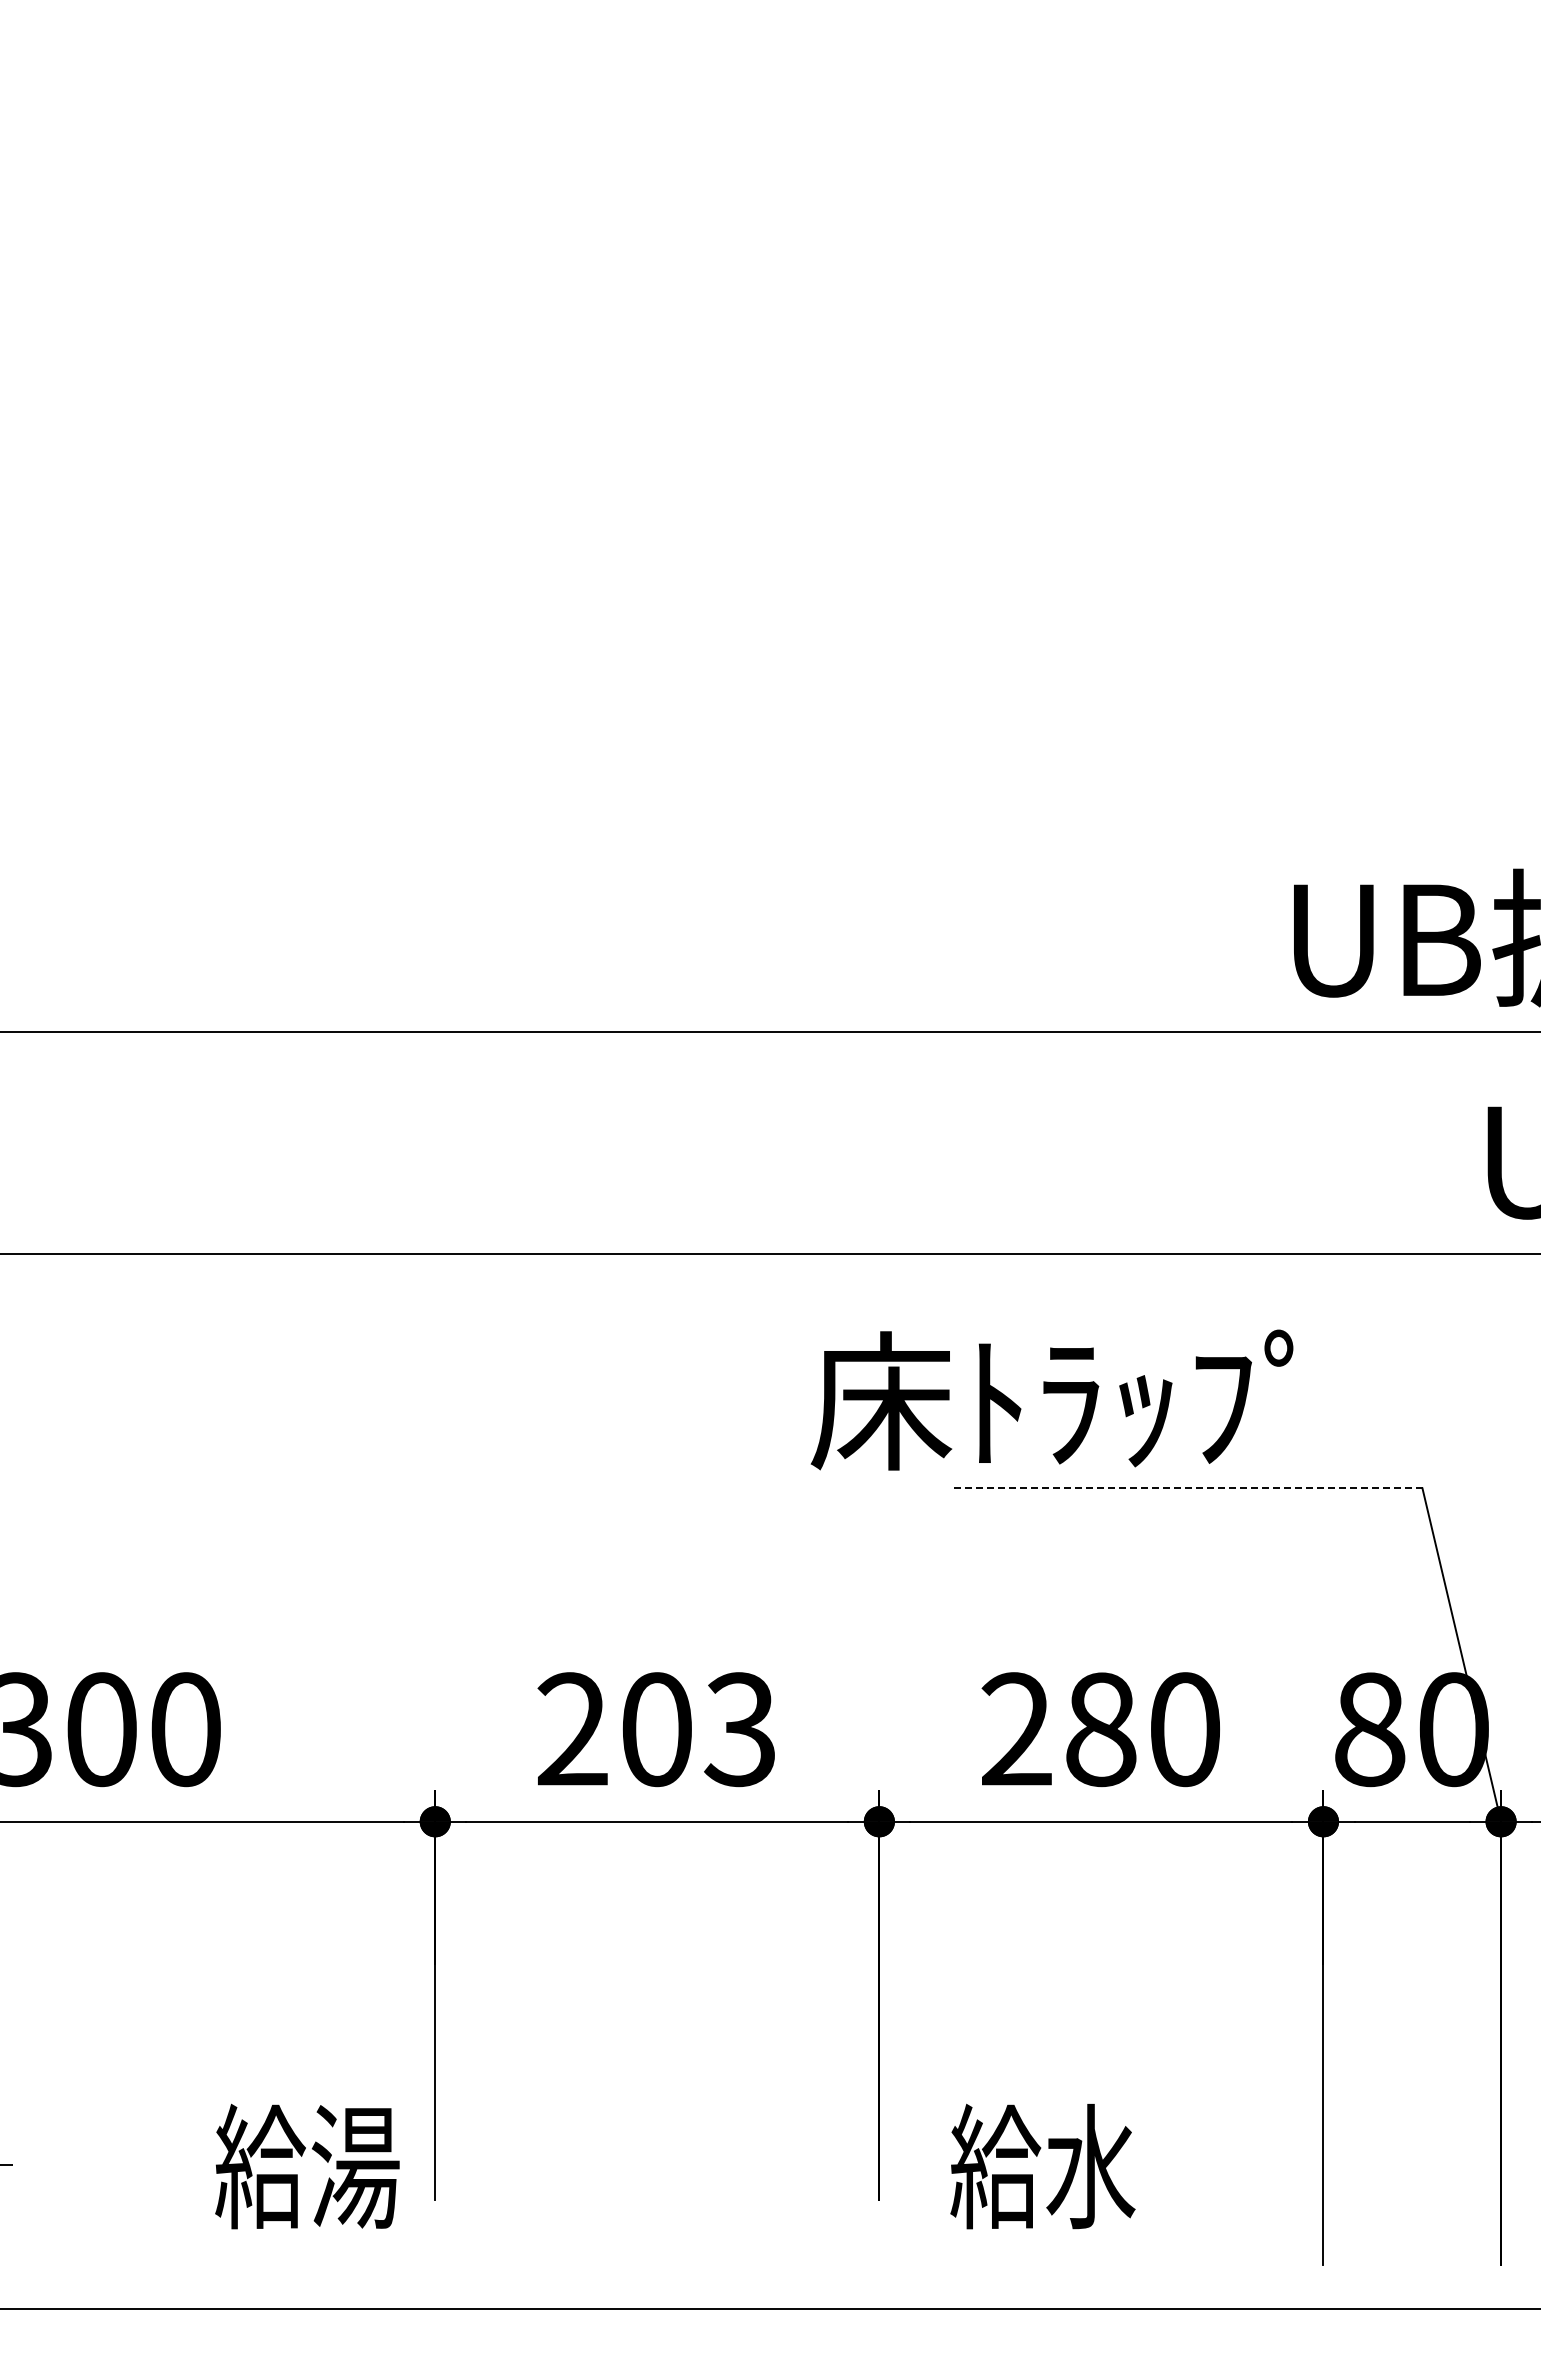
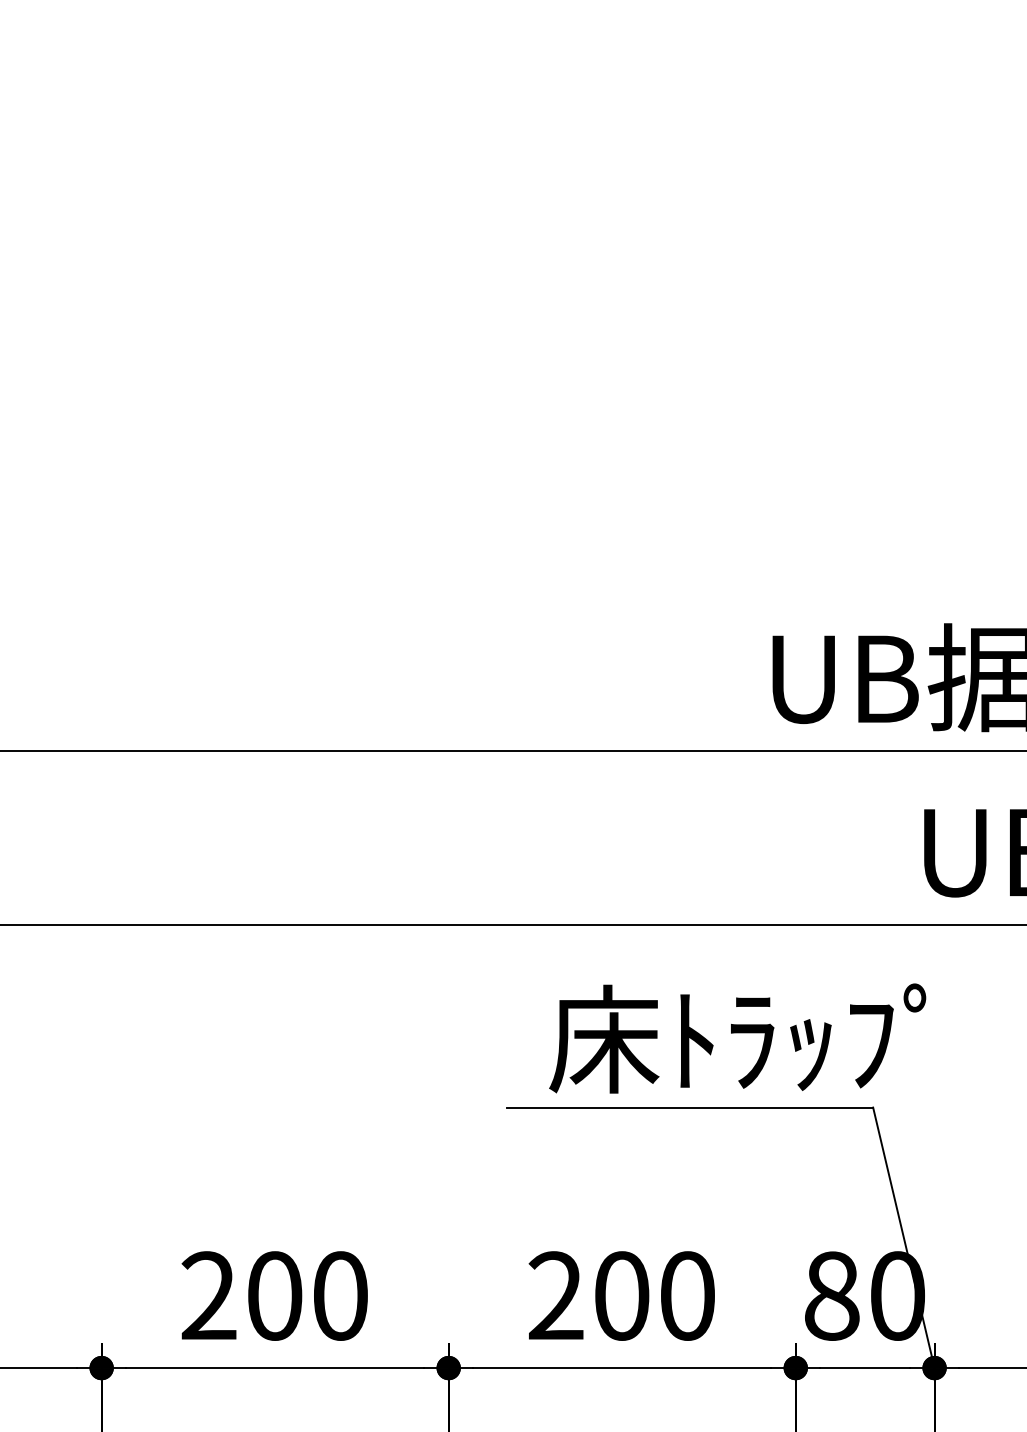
text: (1051, 1399) -> (737, 1038), moved
line: (1187, 1488) -> (689, 1107), dashed -> solid
text: (739, 1729) -> (339, 1295), 203 -> 200
text: (1101, 1729) -> (622, 1295), 280 -> 200

